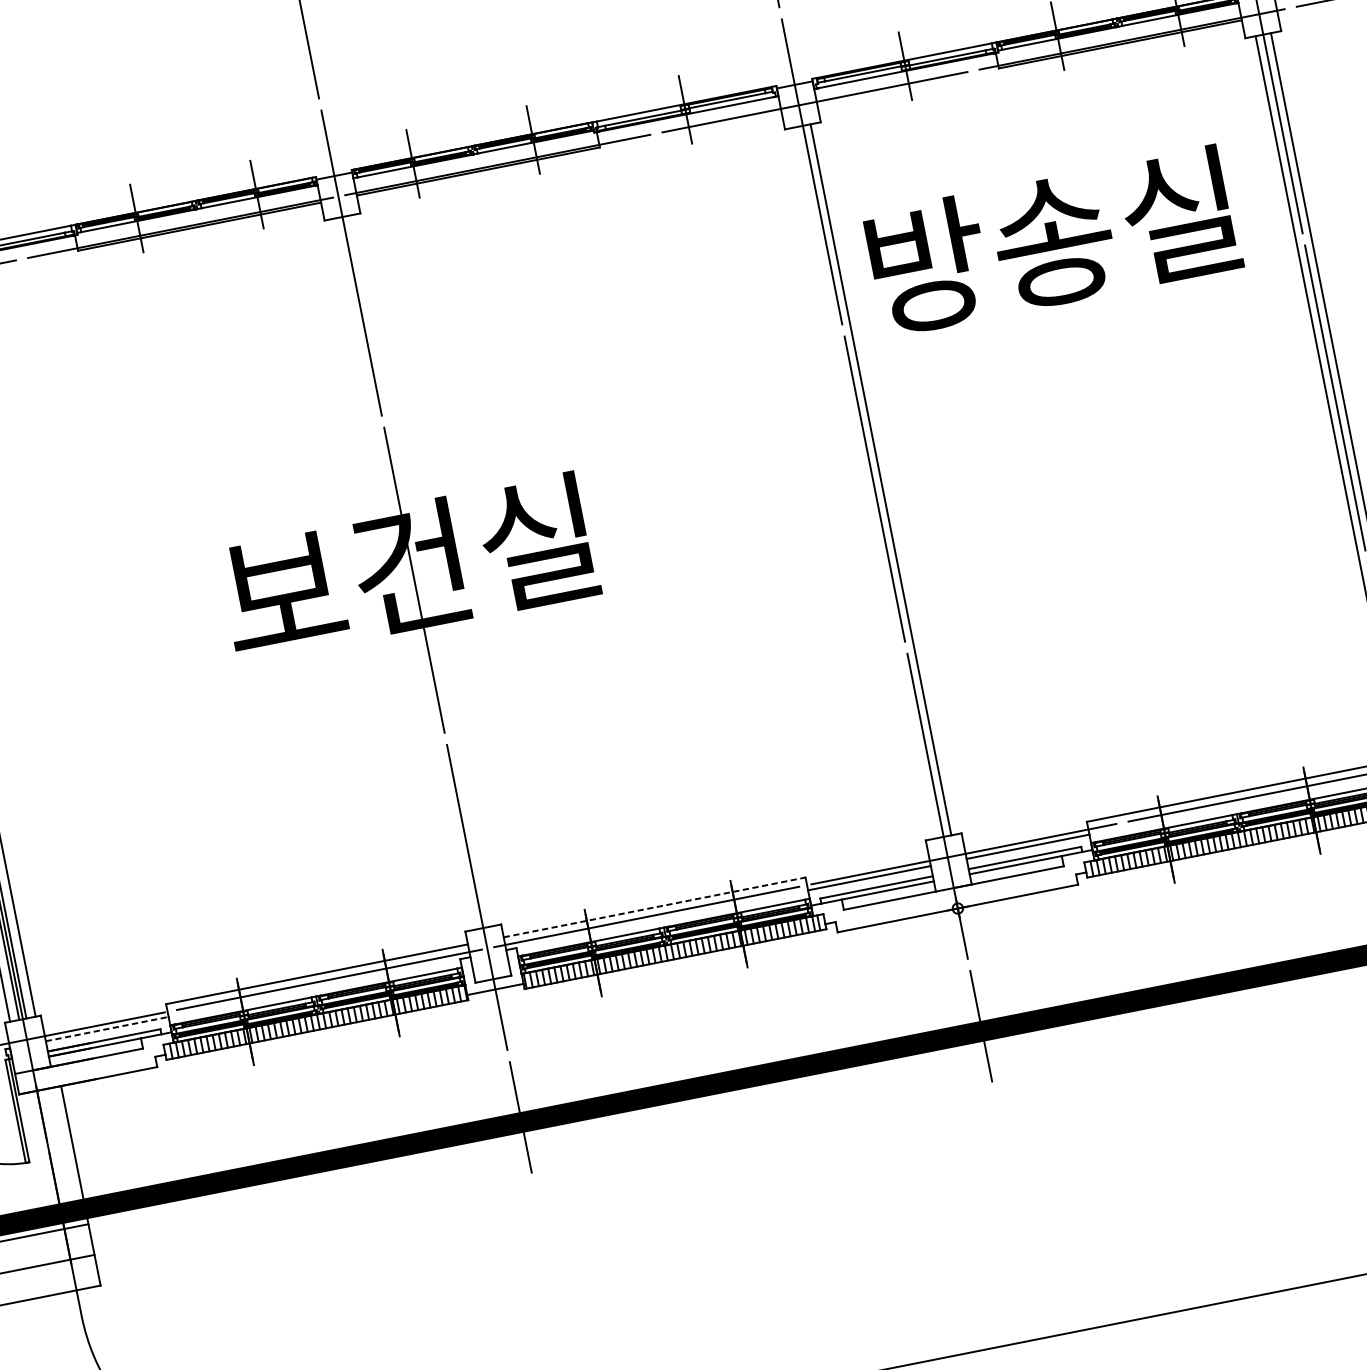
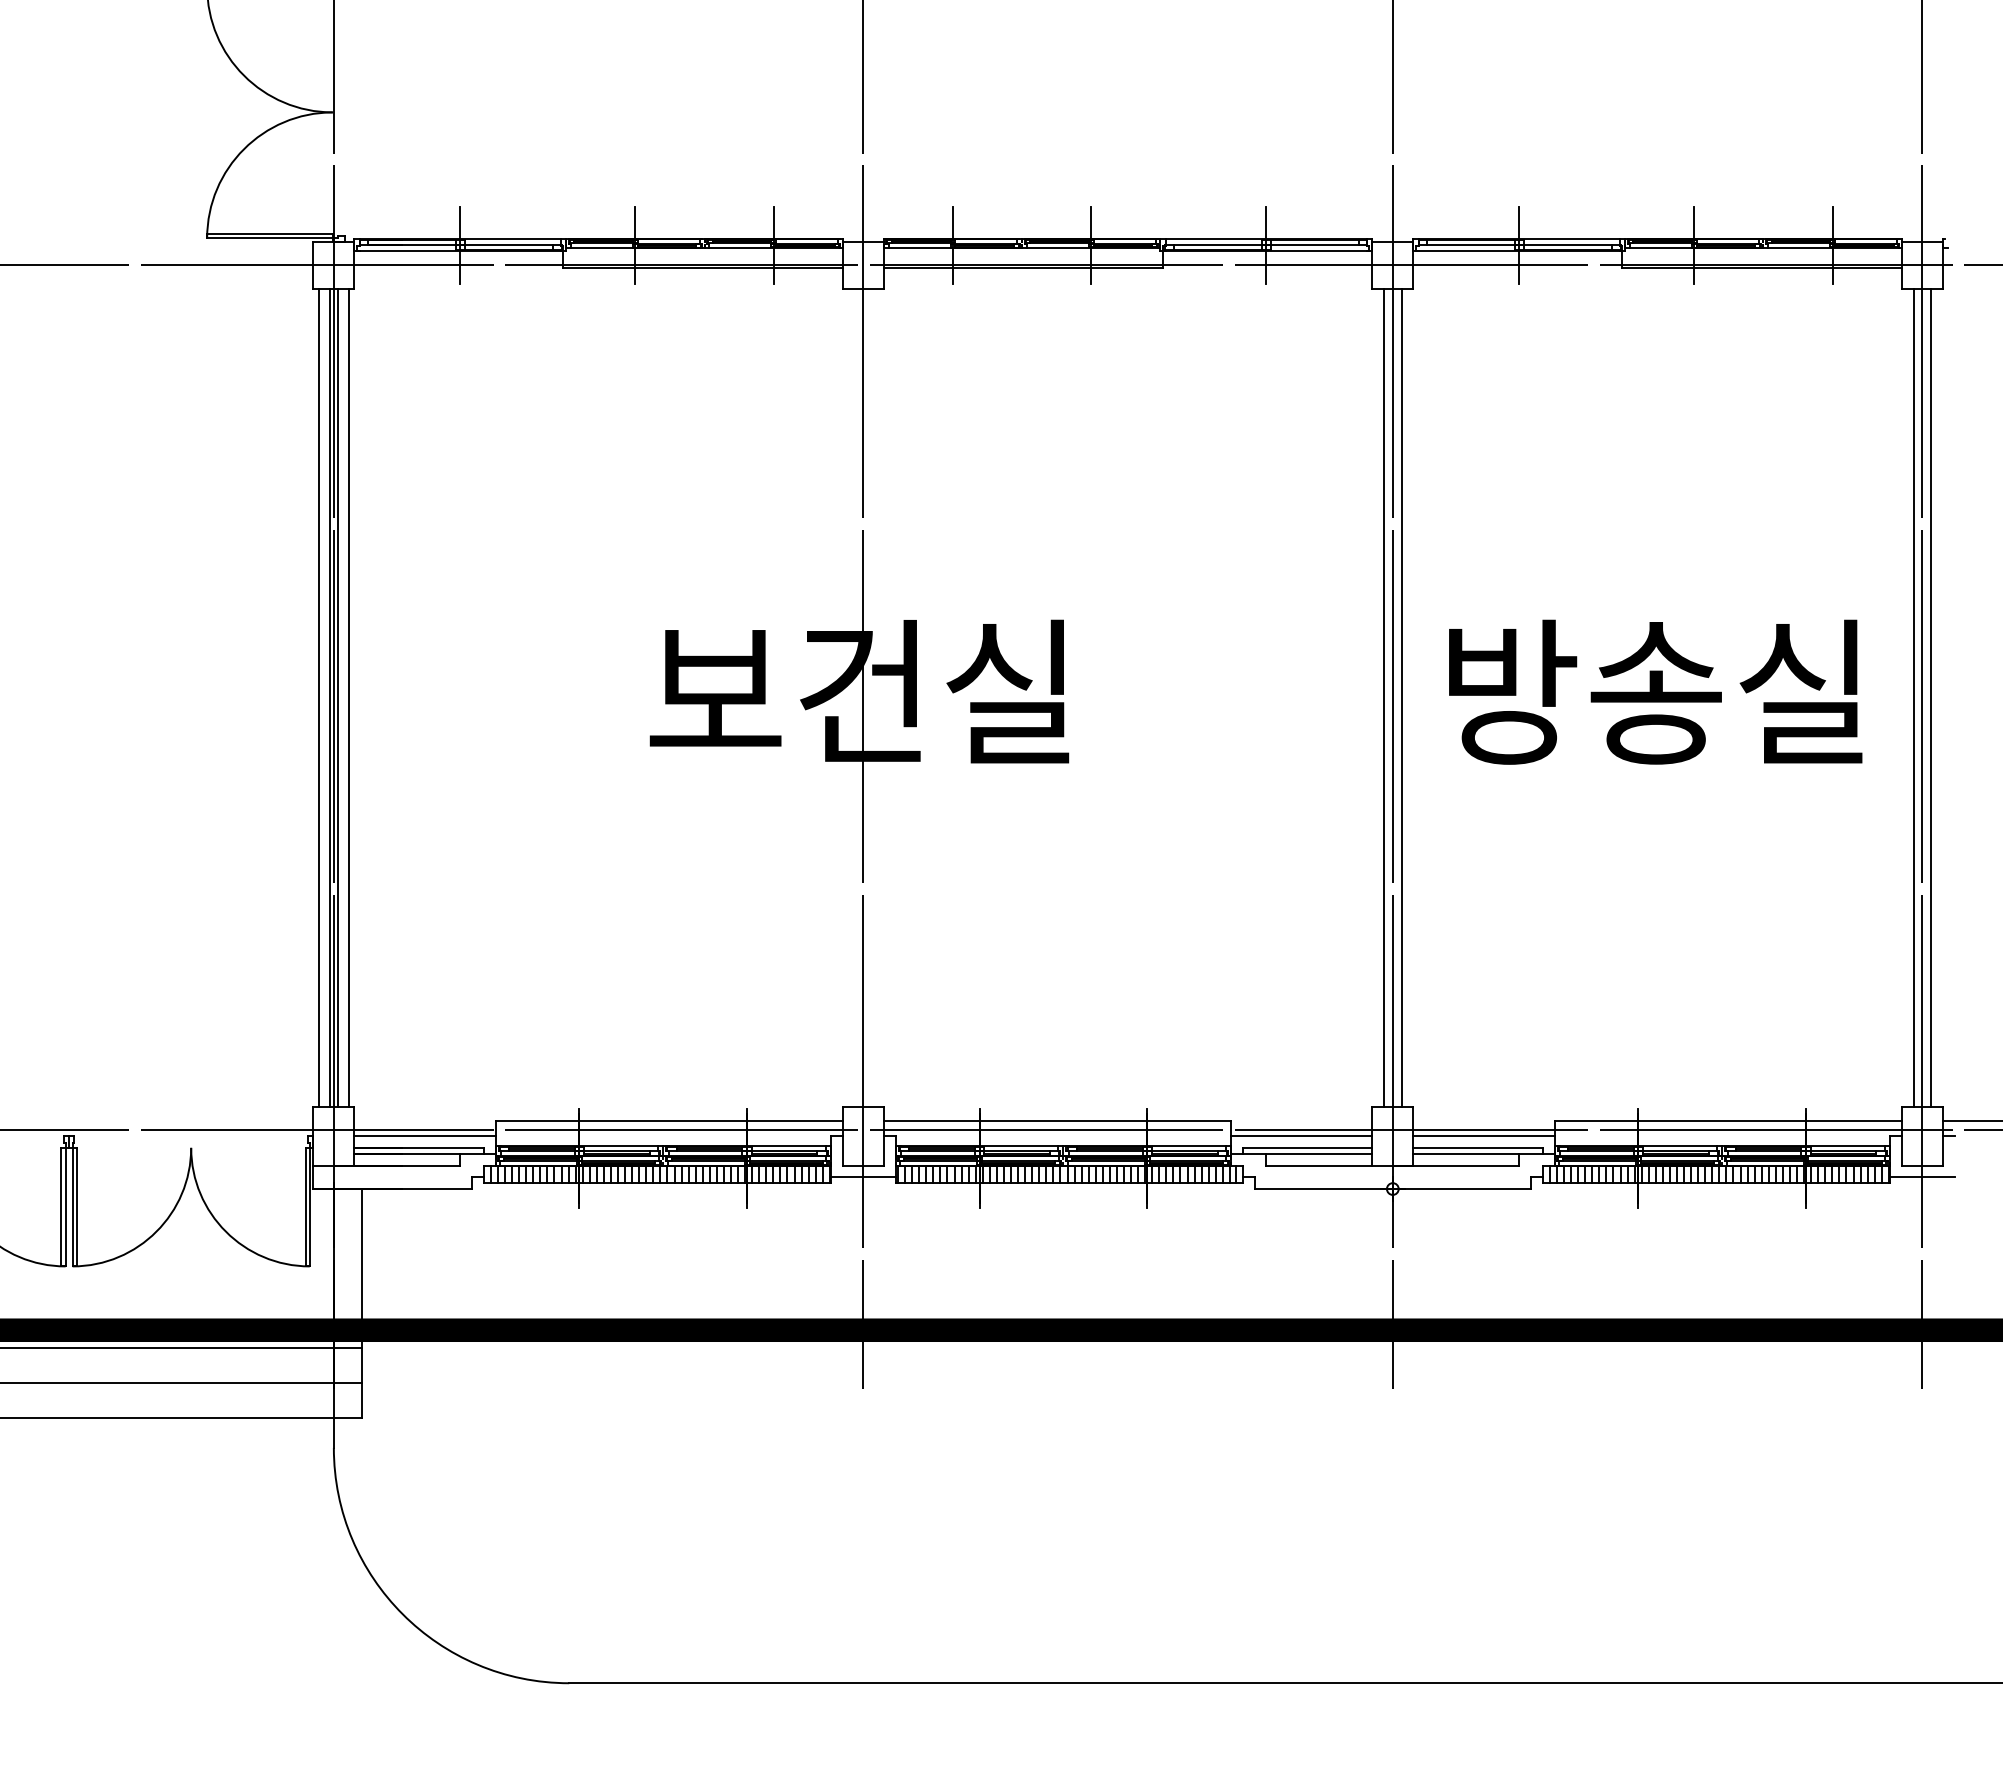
text: (1053, 240) -> (1655, 691), moved
line: (866, 482) -> (1384, 697), added
line: (654, 907) -> (1057, 1121), dashed -> solid
line: (107, 1029) -> (425, 1136), dashed -> solid

